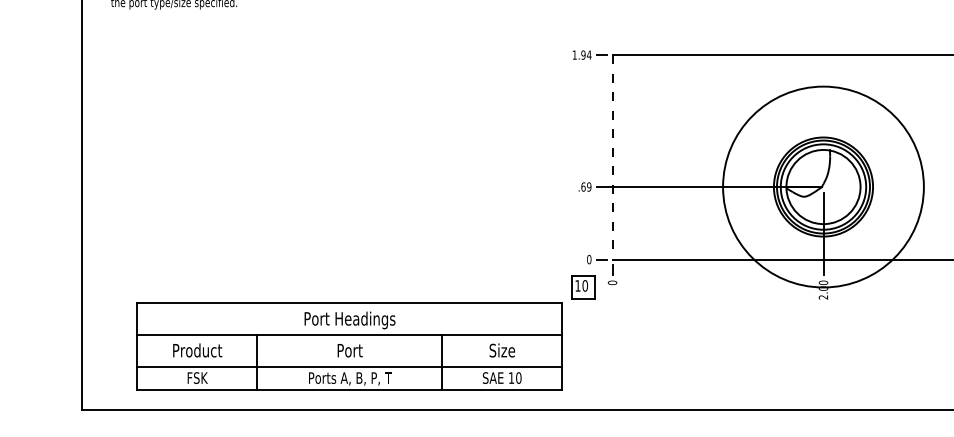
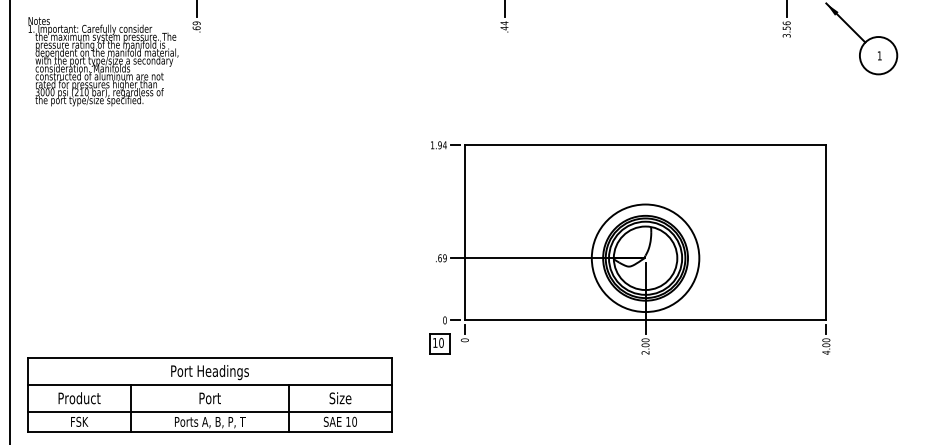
line: (612, 156) -> (464, 232), dashed -> solid
circle: (823, 187) -> (645, 258), size x0.62
part: (349, 346) -> (209, 394), moved

